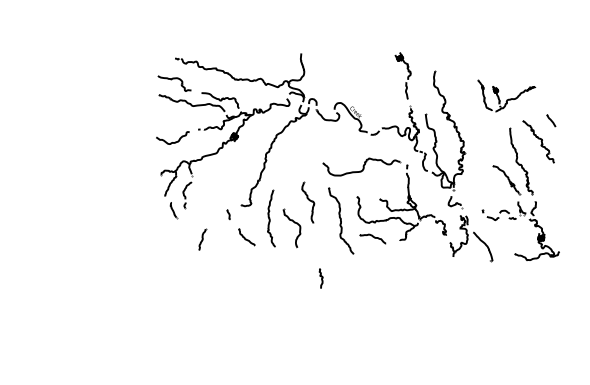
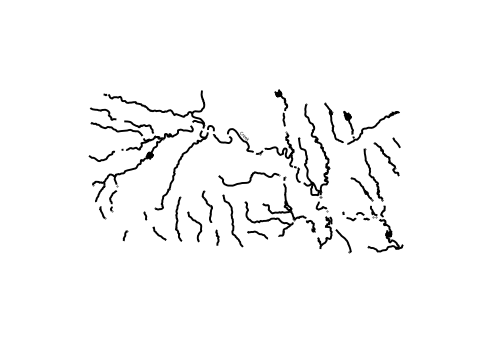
part: (506, 95) -> (361, 123), size x1.67
part: (203, 239) -> (125, 235), size x0.62
curve: (321, 278) -> (217, 237), moved

